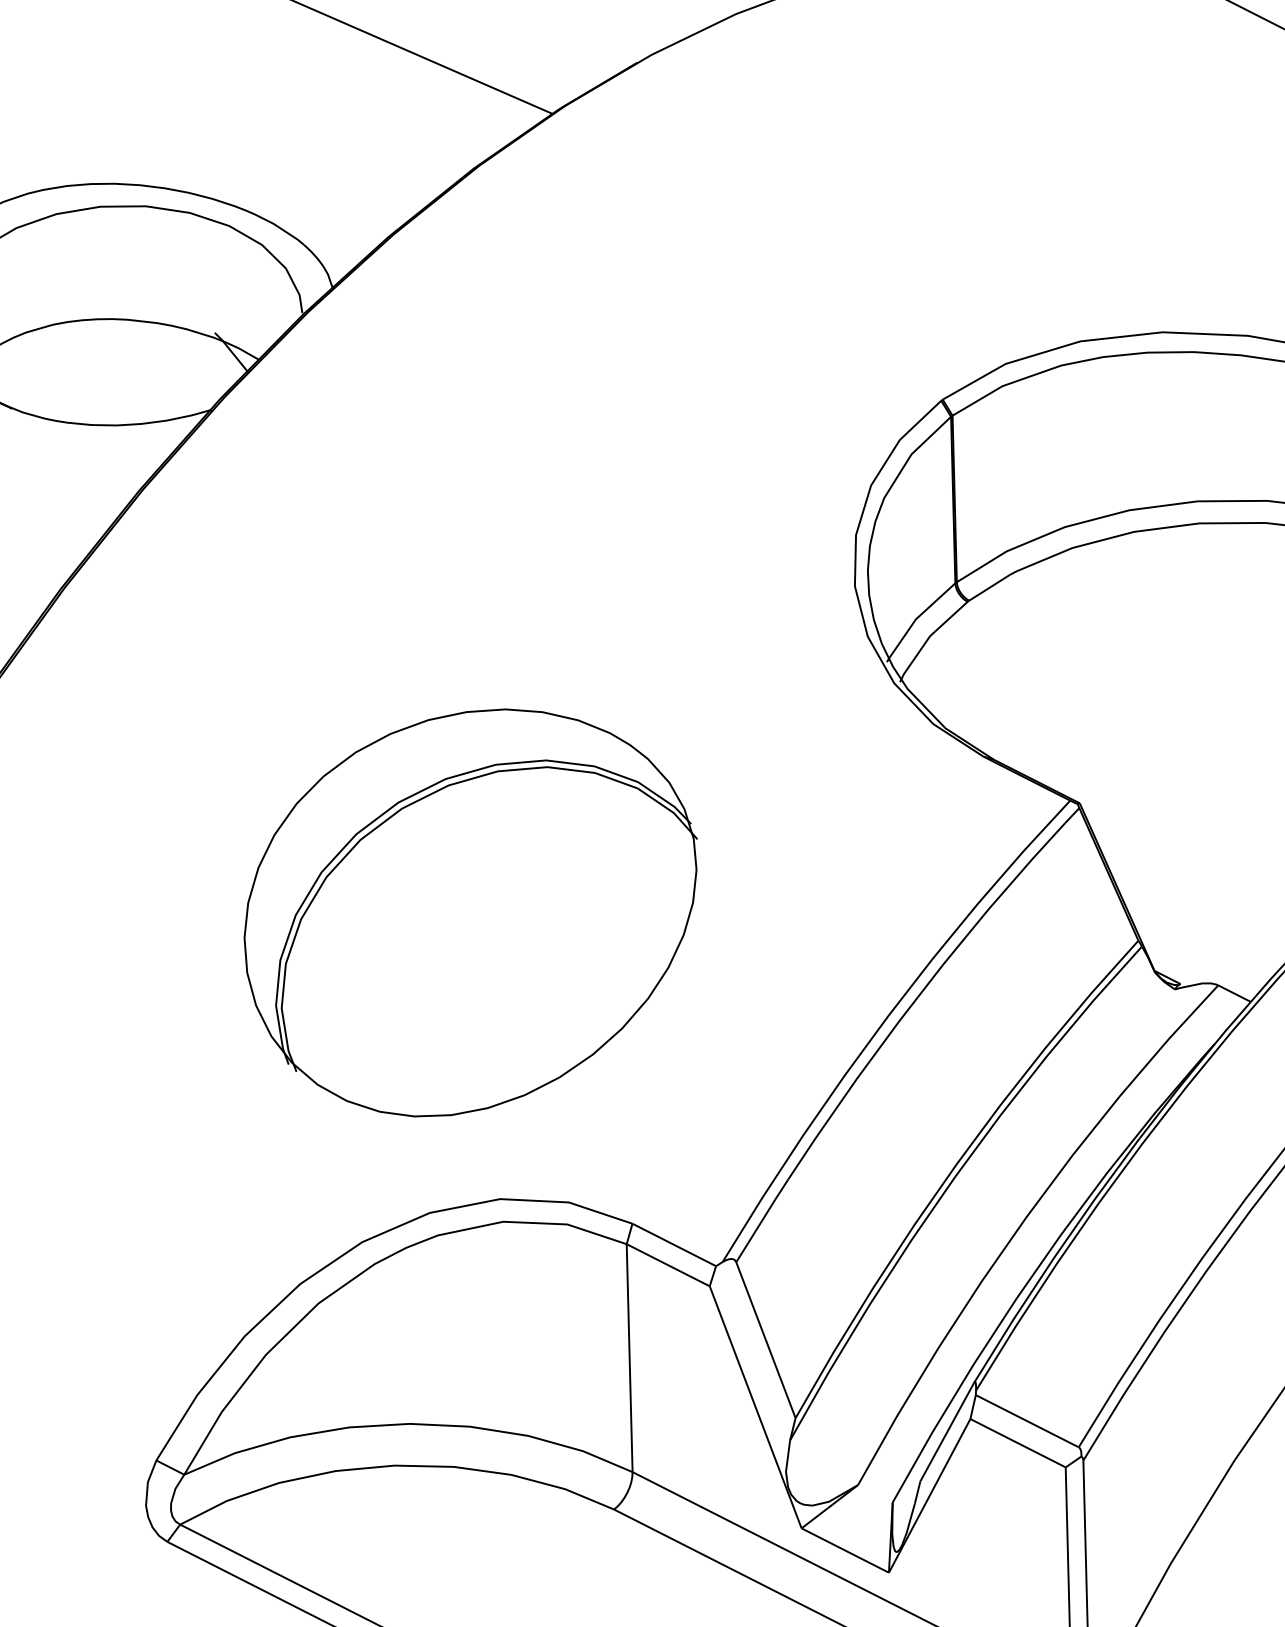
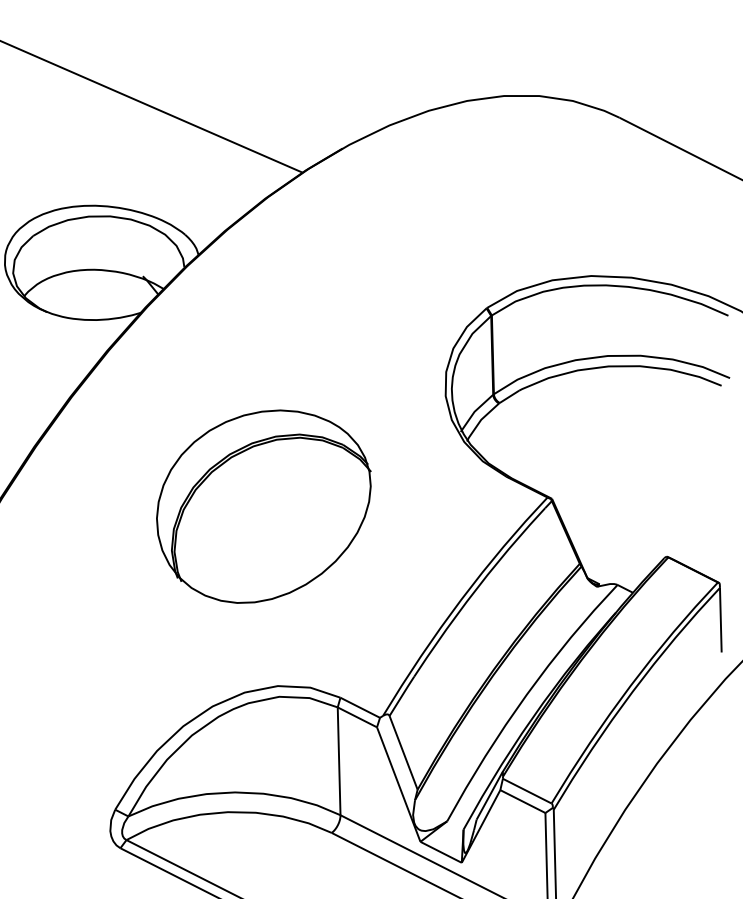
part: (469, 912) -> (263, 506), moved

